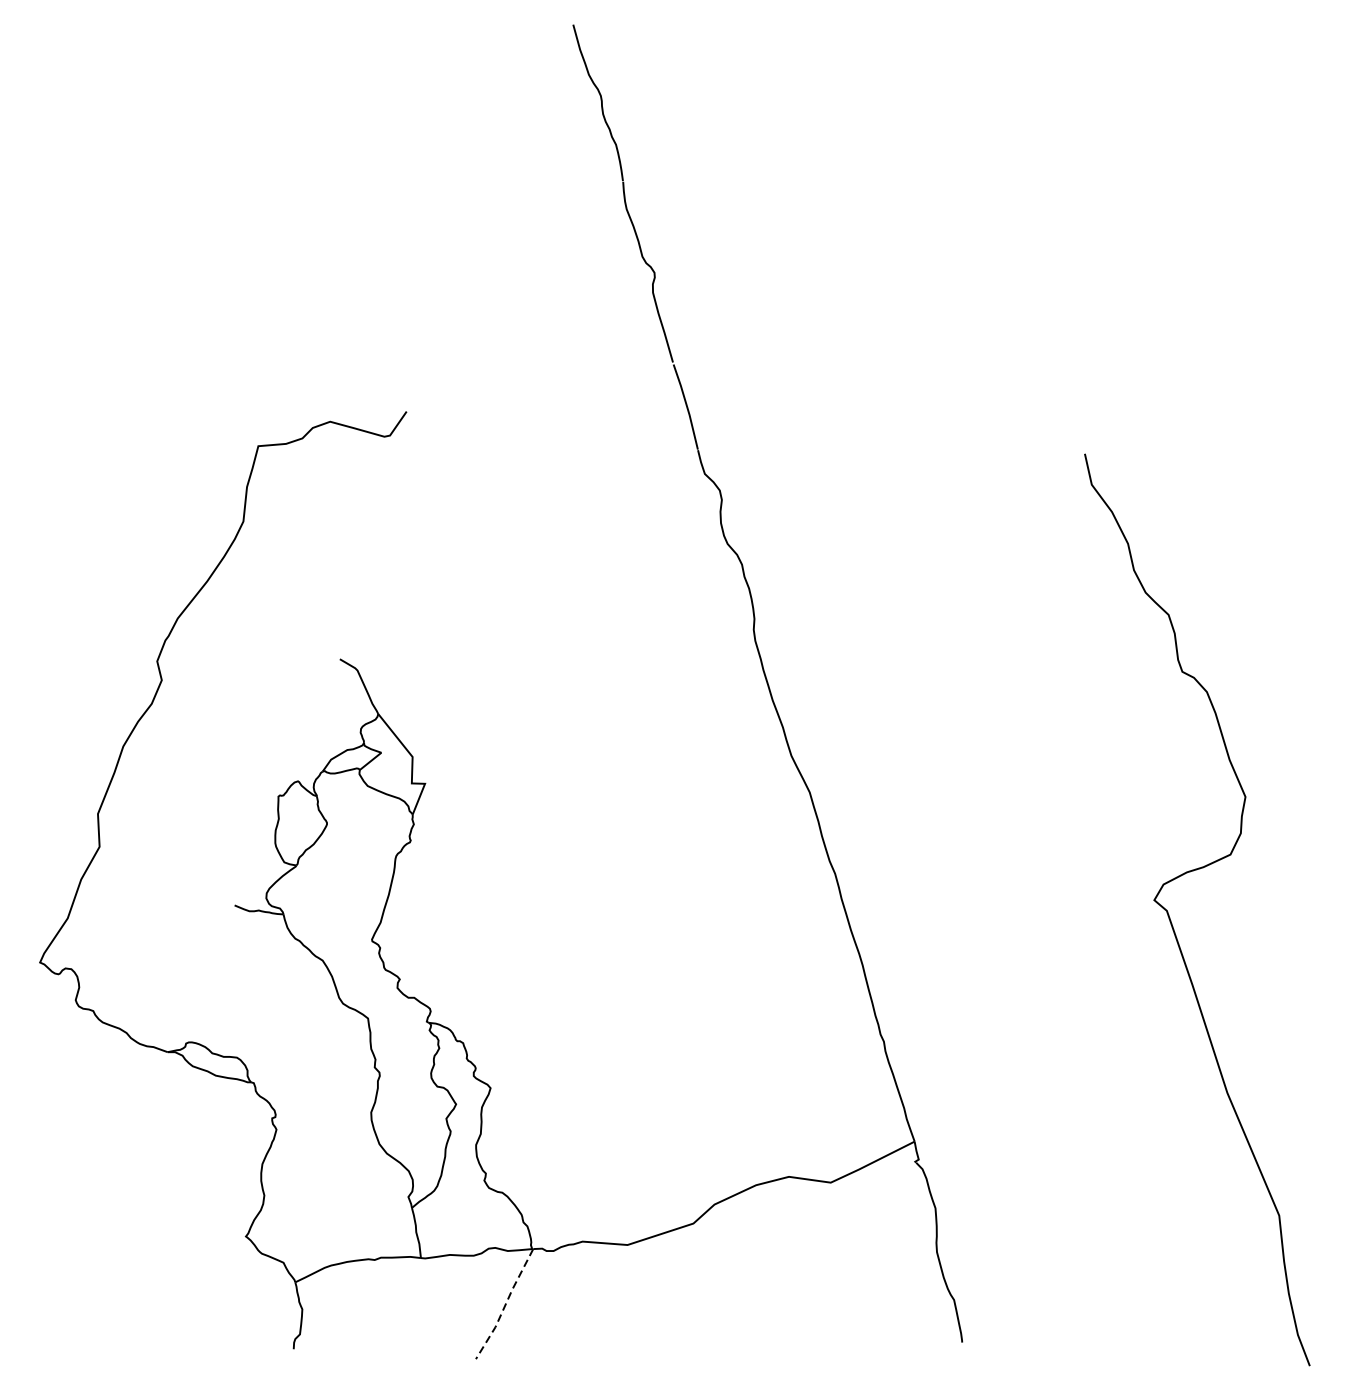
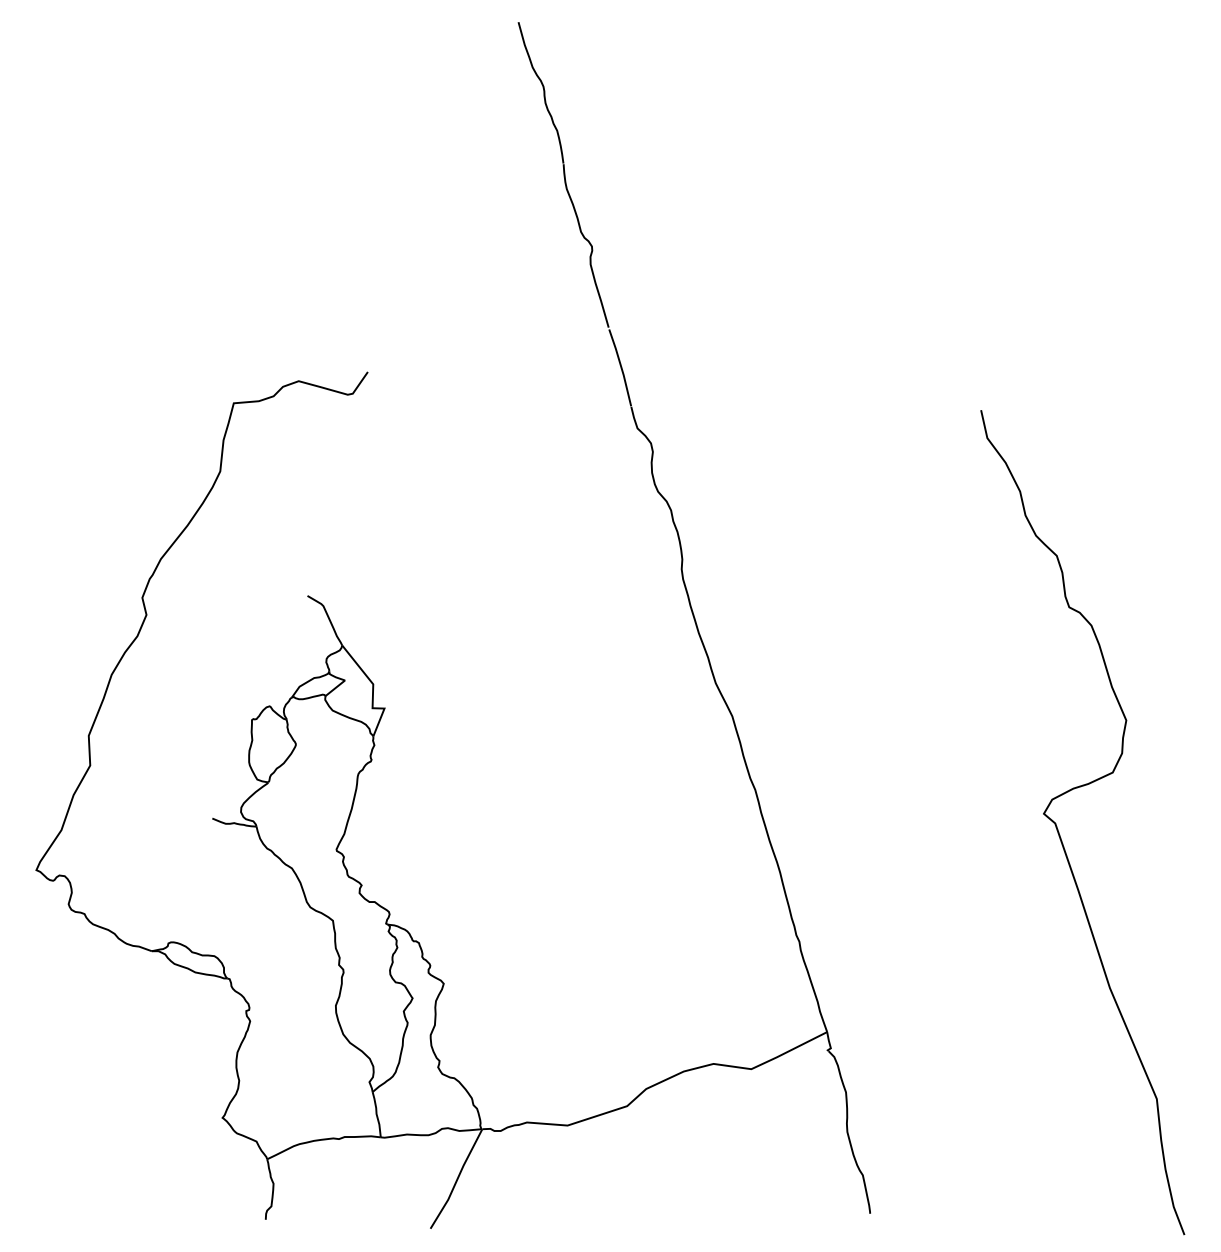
line: (505, 1305) -> (457, 1180), dashed -> solid

